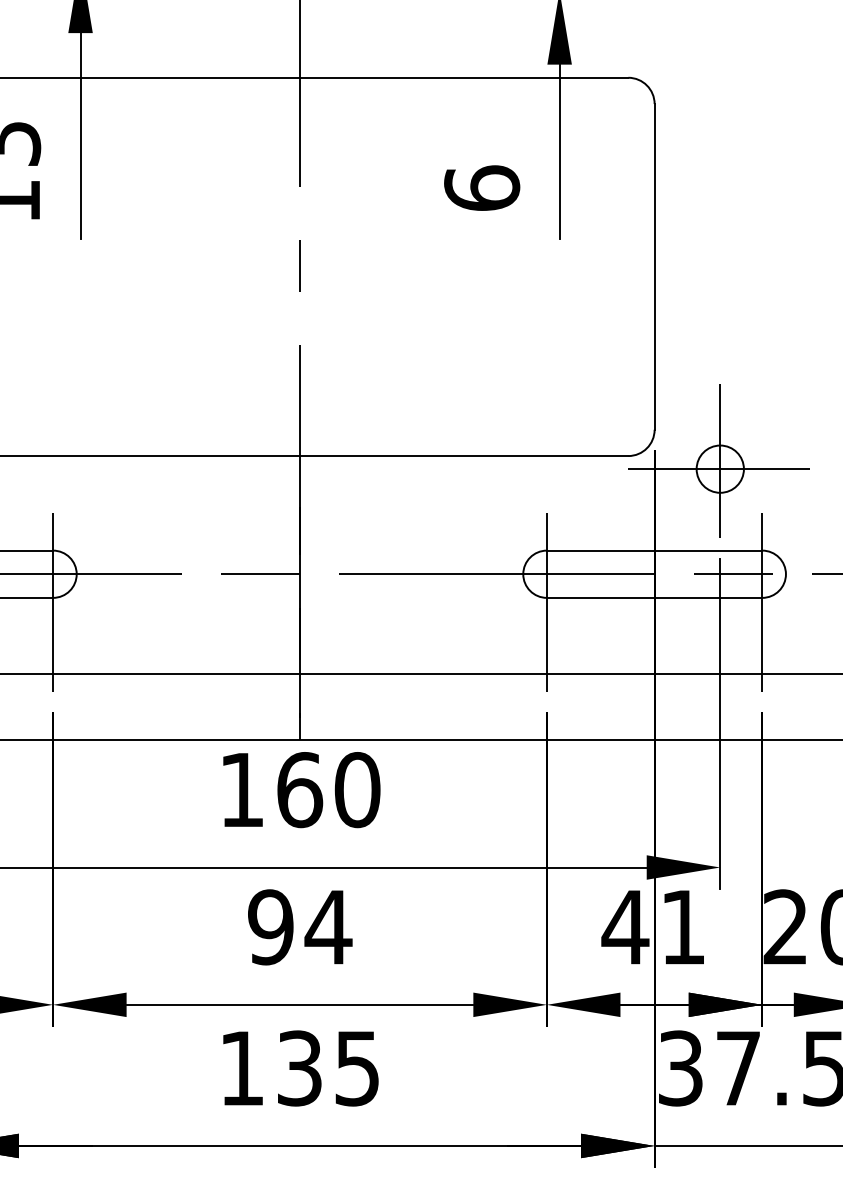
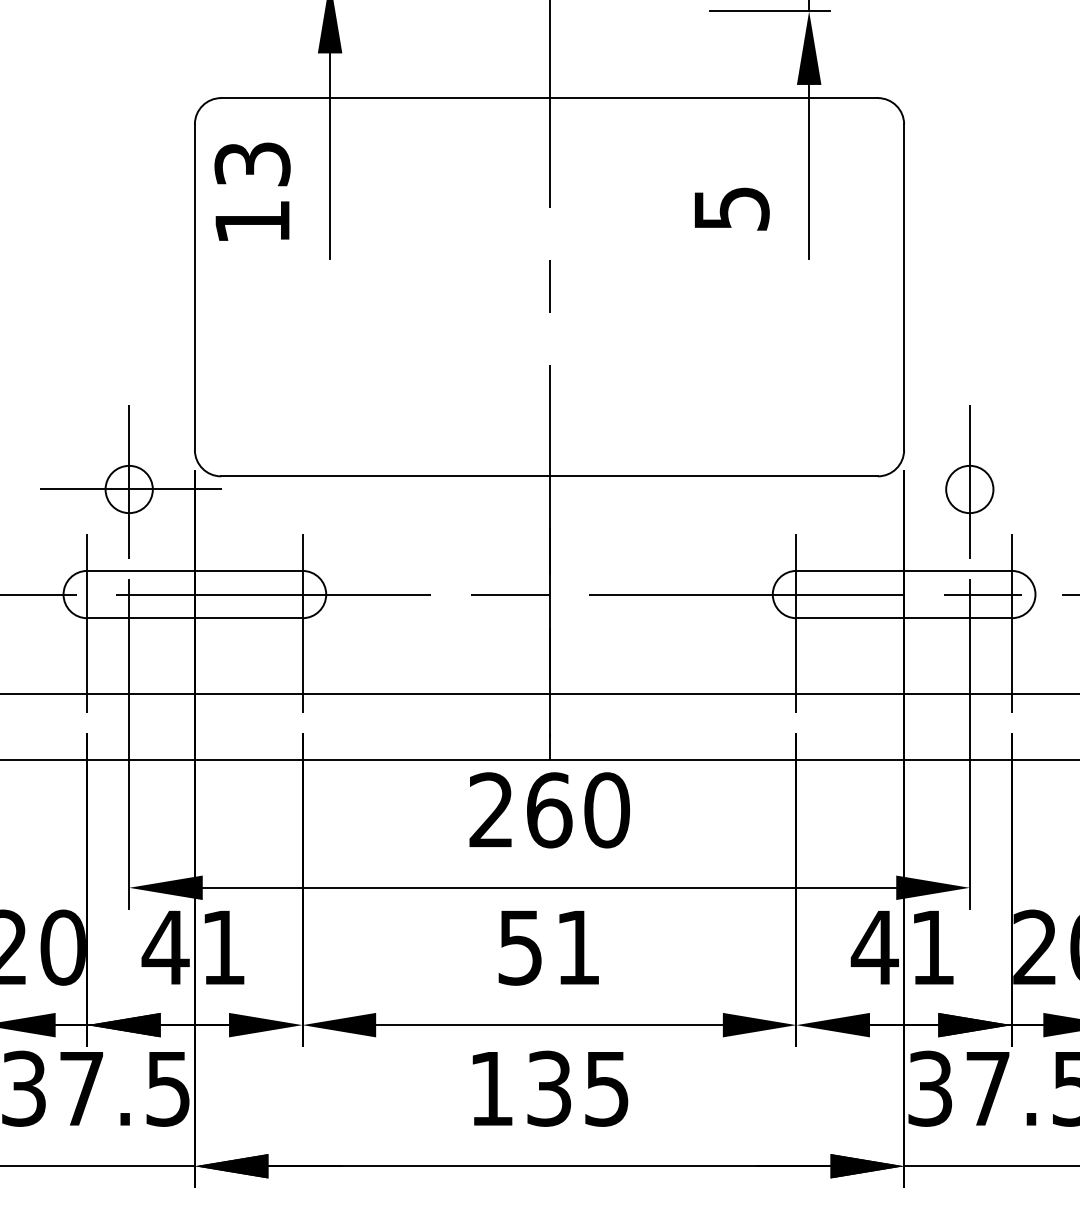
text: (481, 188) -> (731, 208), 6 -> 5
line: (718, 469) -> (968, 489), removed
text: (240, 789) -> (490, 809), 160 -> 260
text: (299, 927) -> (549, 947), 94 -> 51

